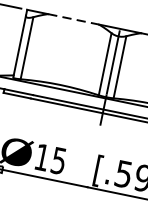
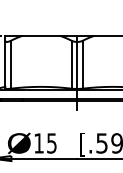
line: (73, 19) -> (41, 36), dashed -> solid

